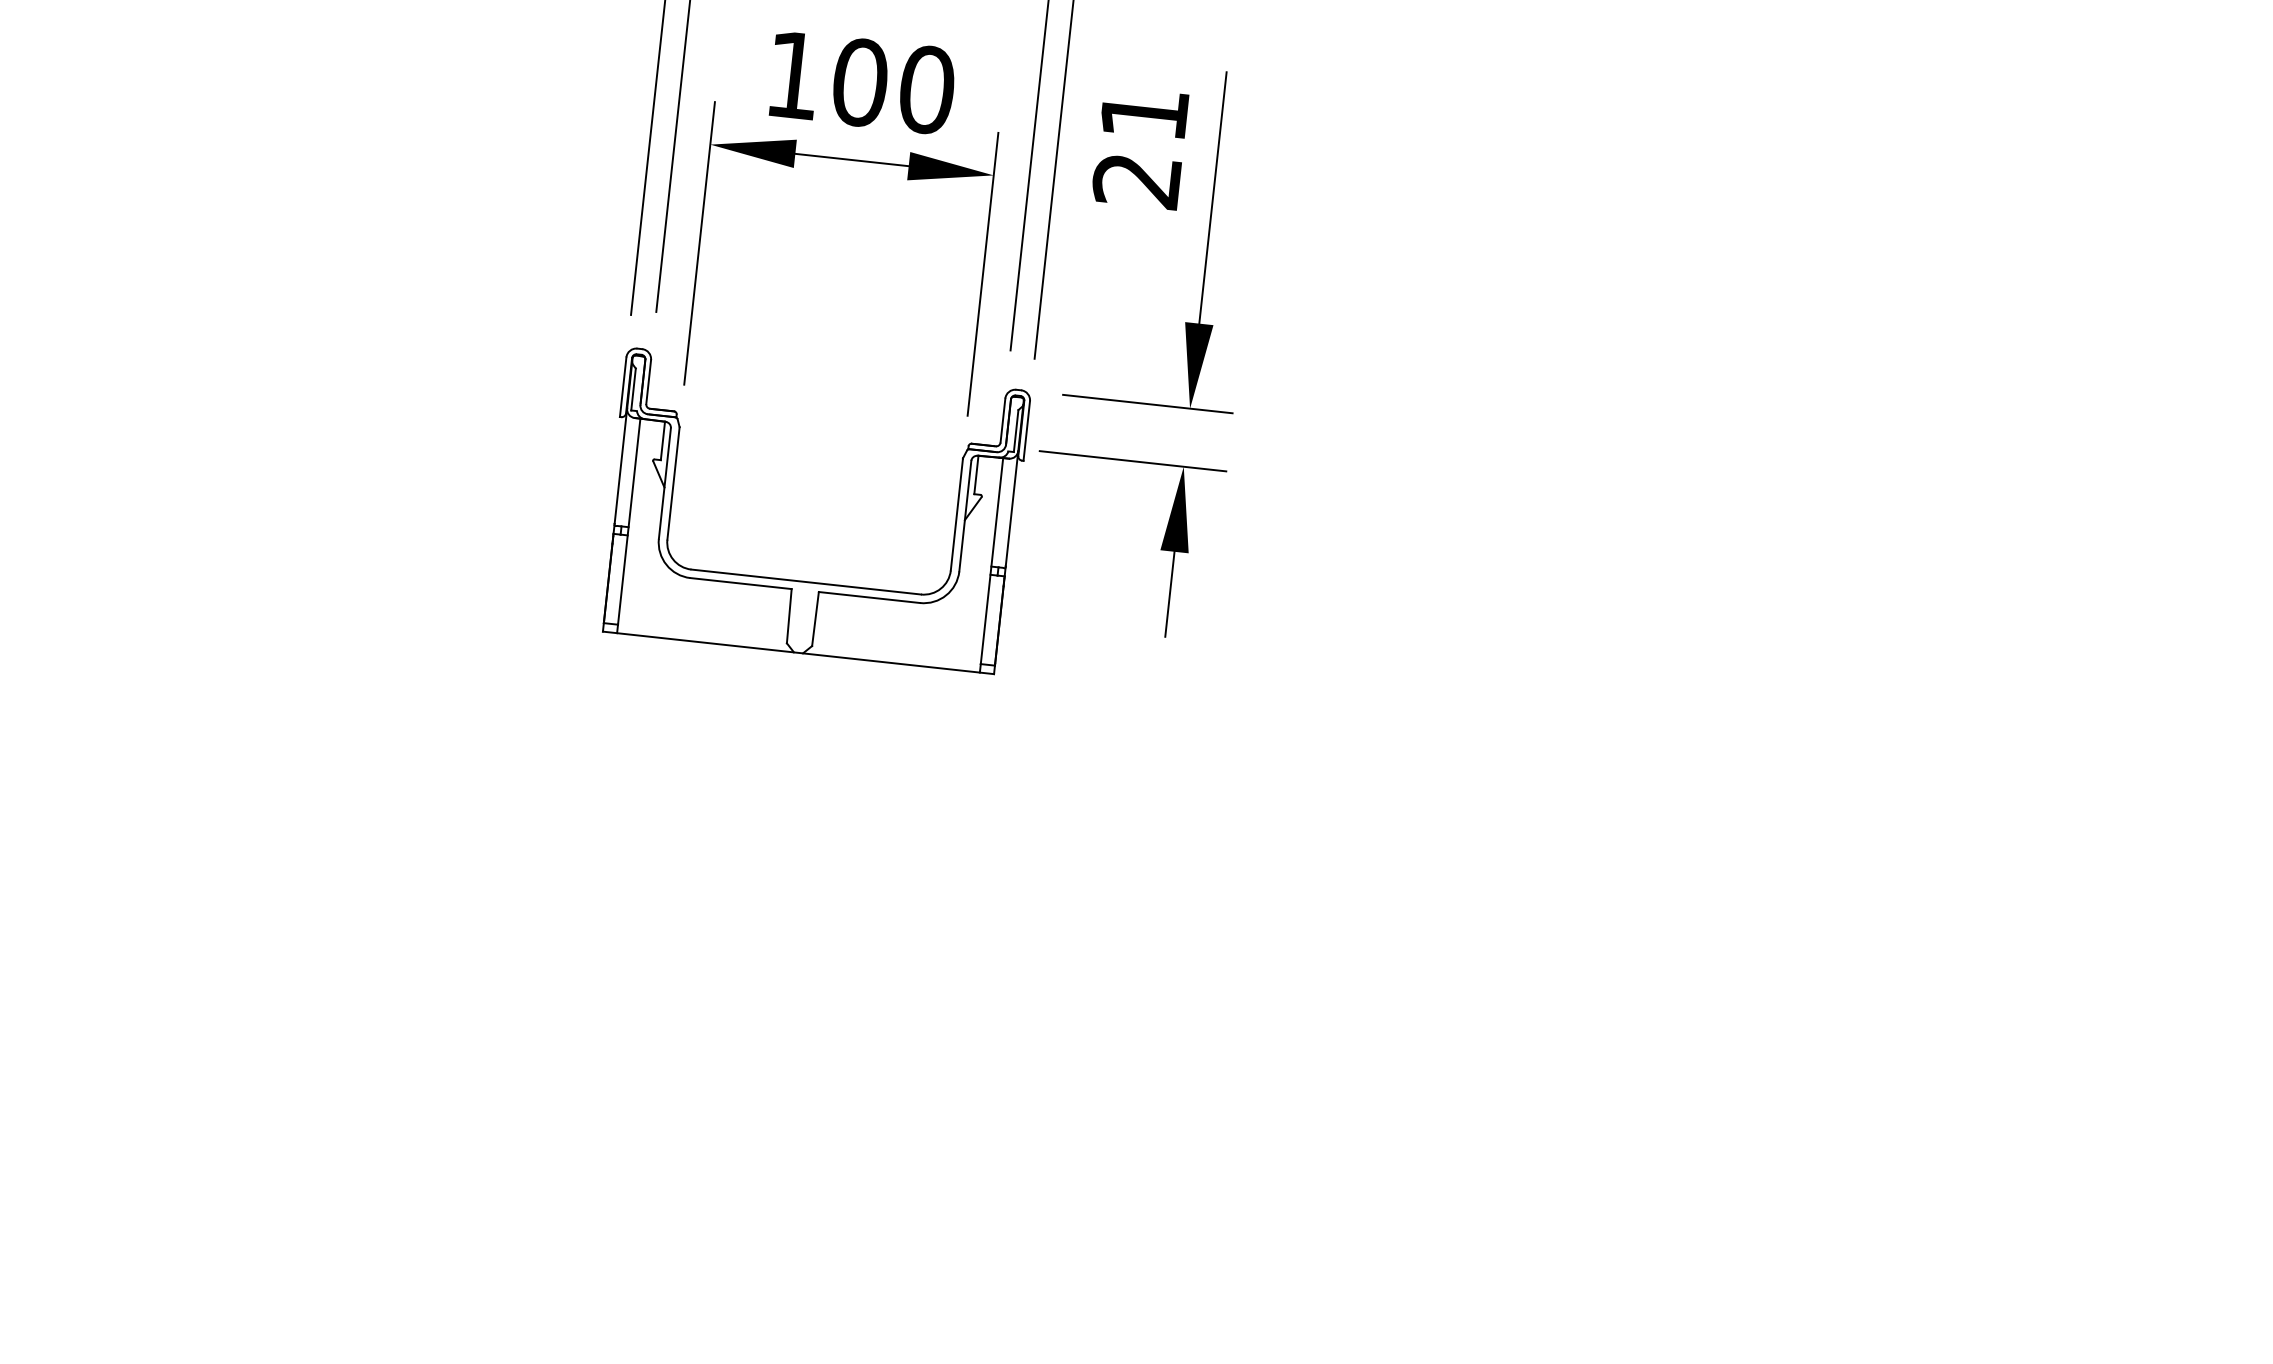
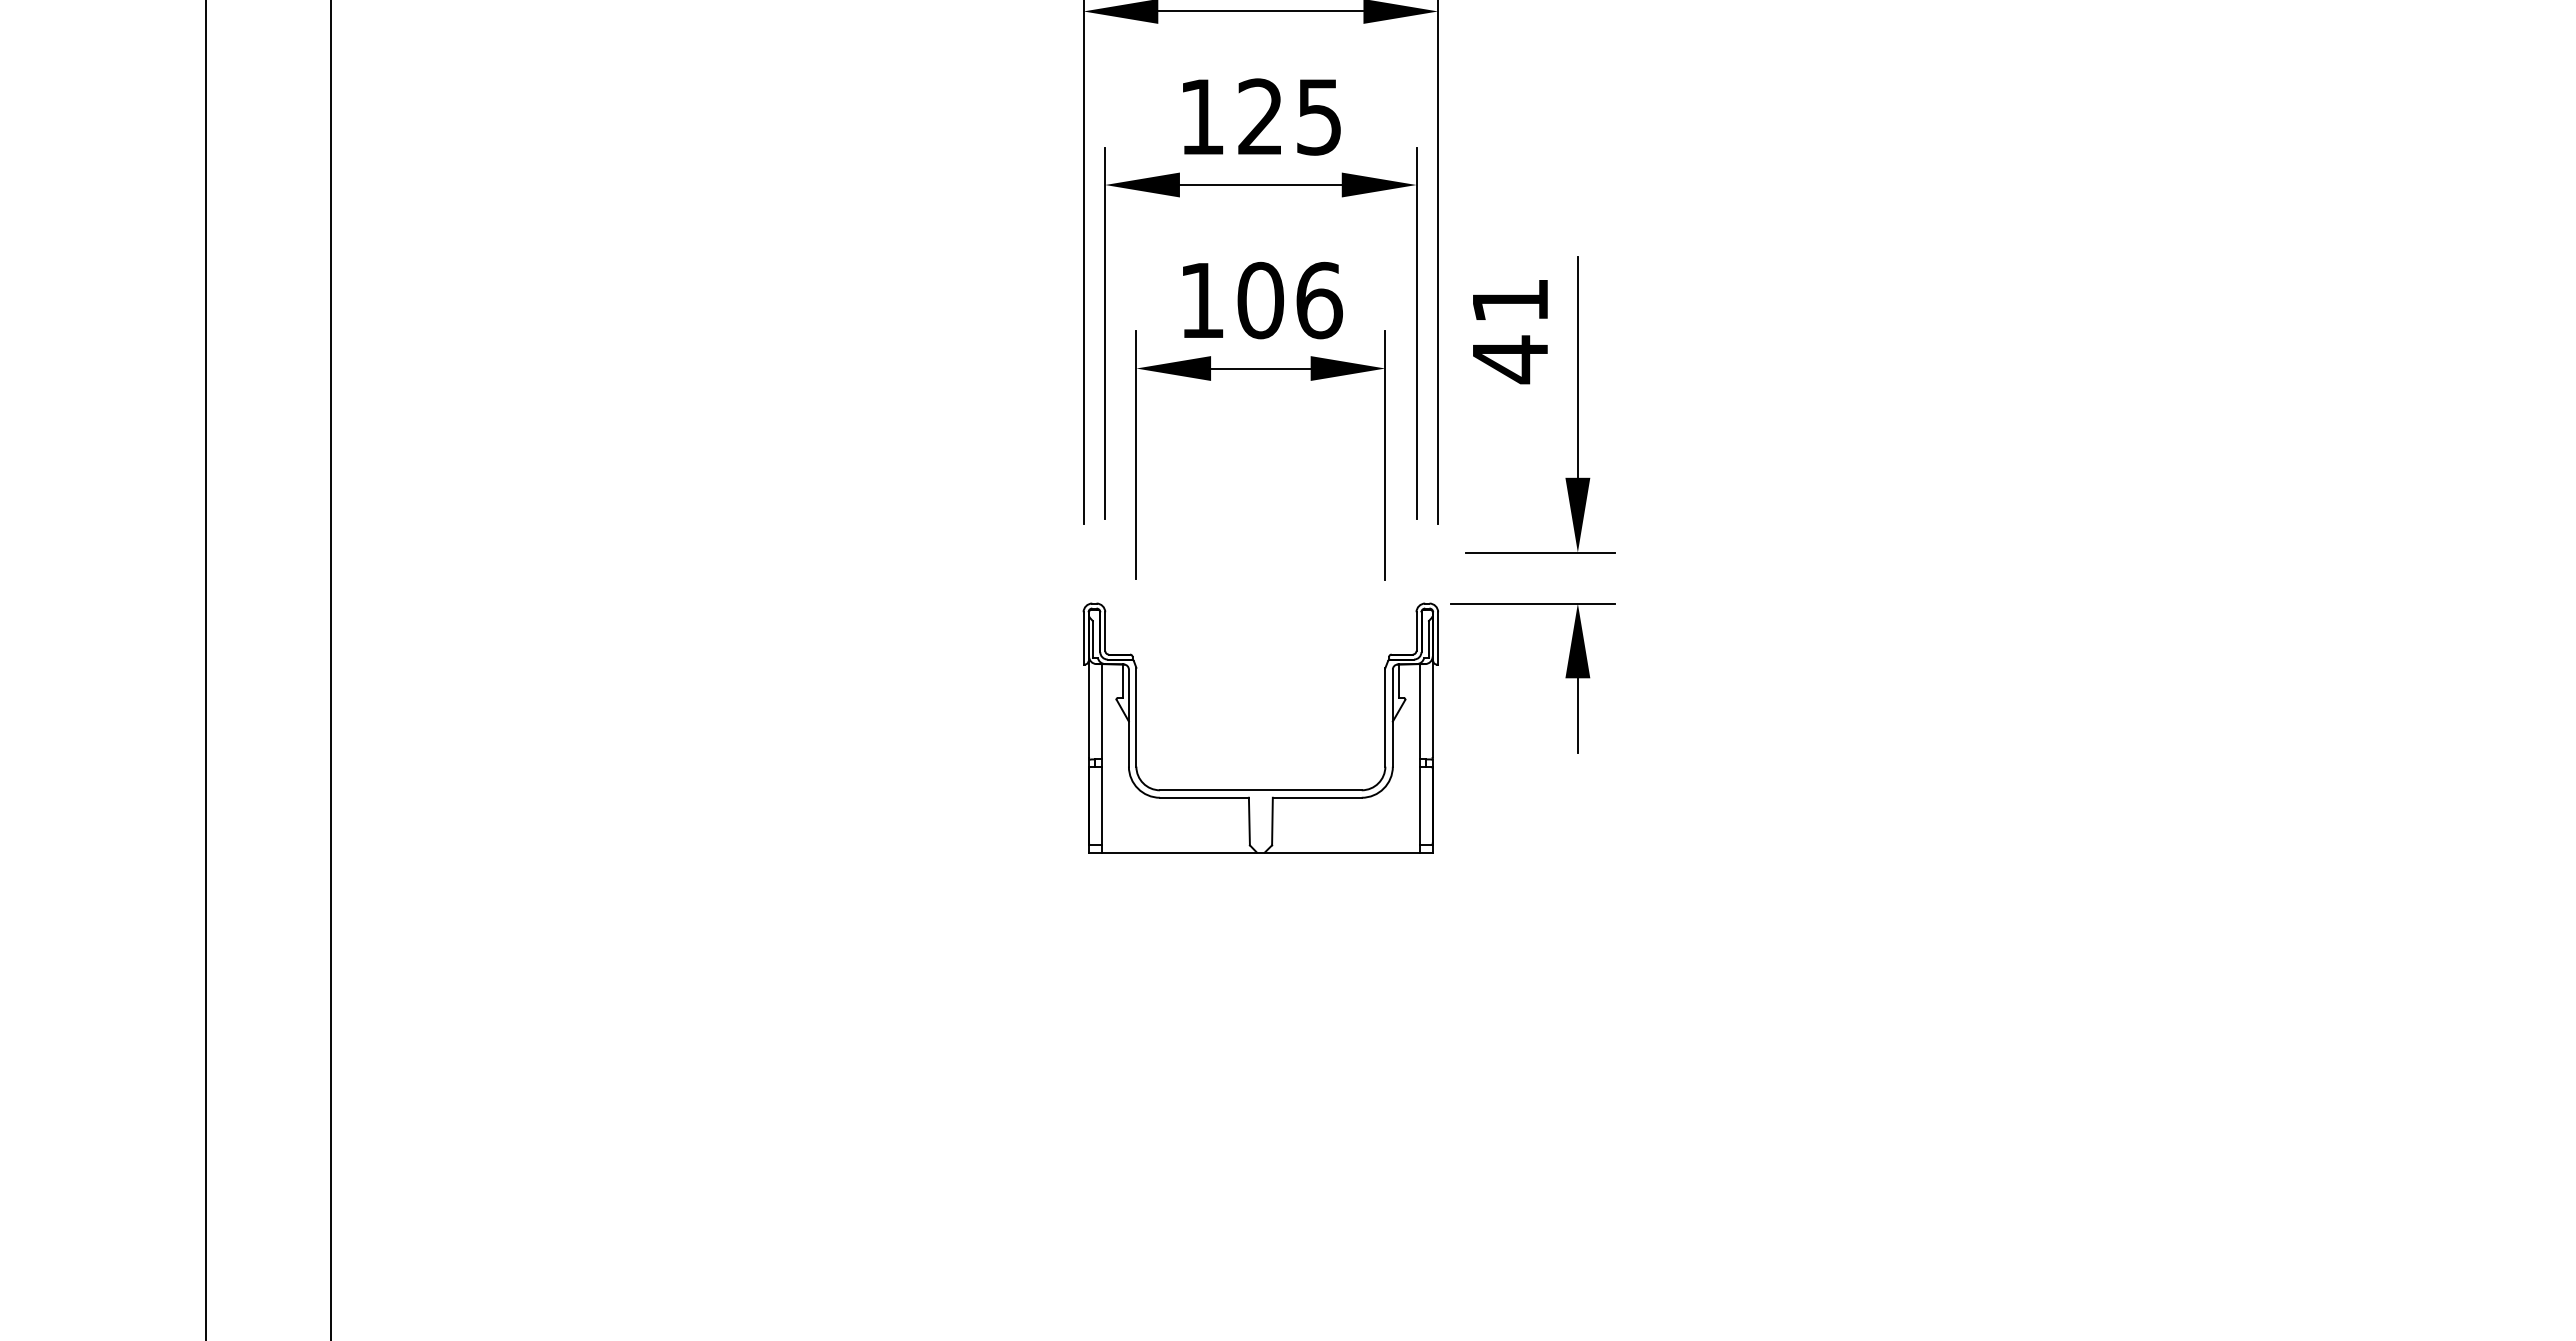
text: (927, 89) -> (1319, 300), 100 -> 106
text: (1136, 180) -> (1509, 359), 21 -> 41
part: (805, 581) -> (1260, 789), moved

